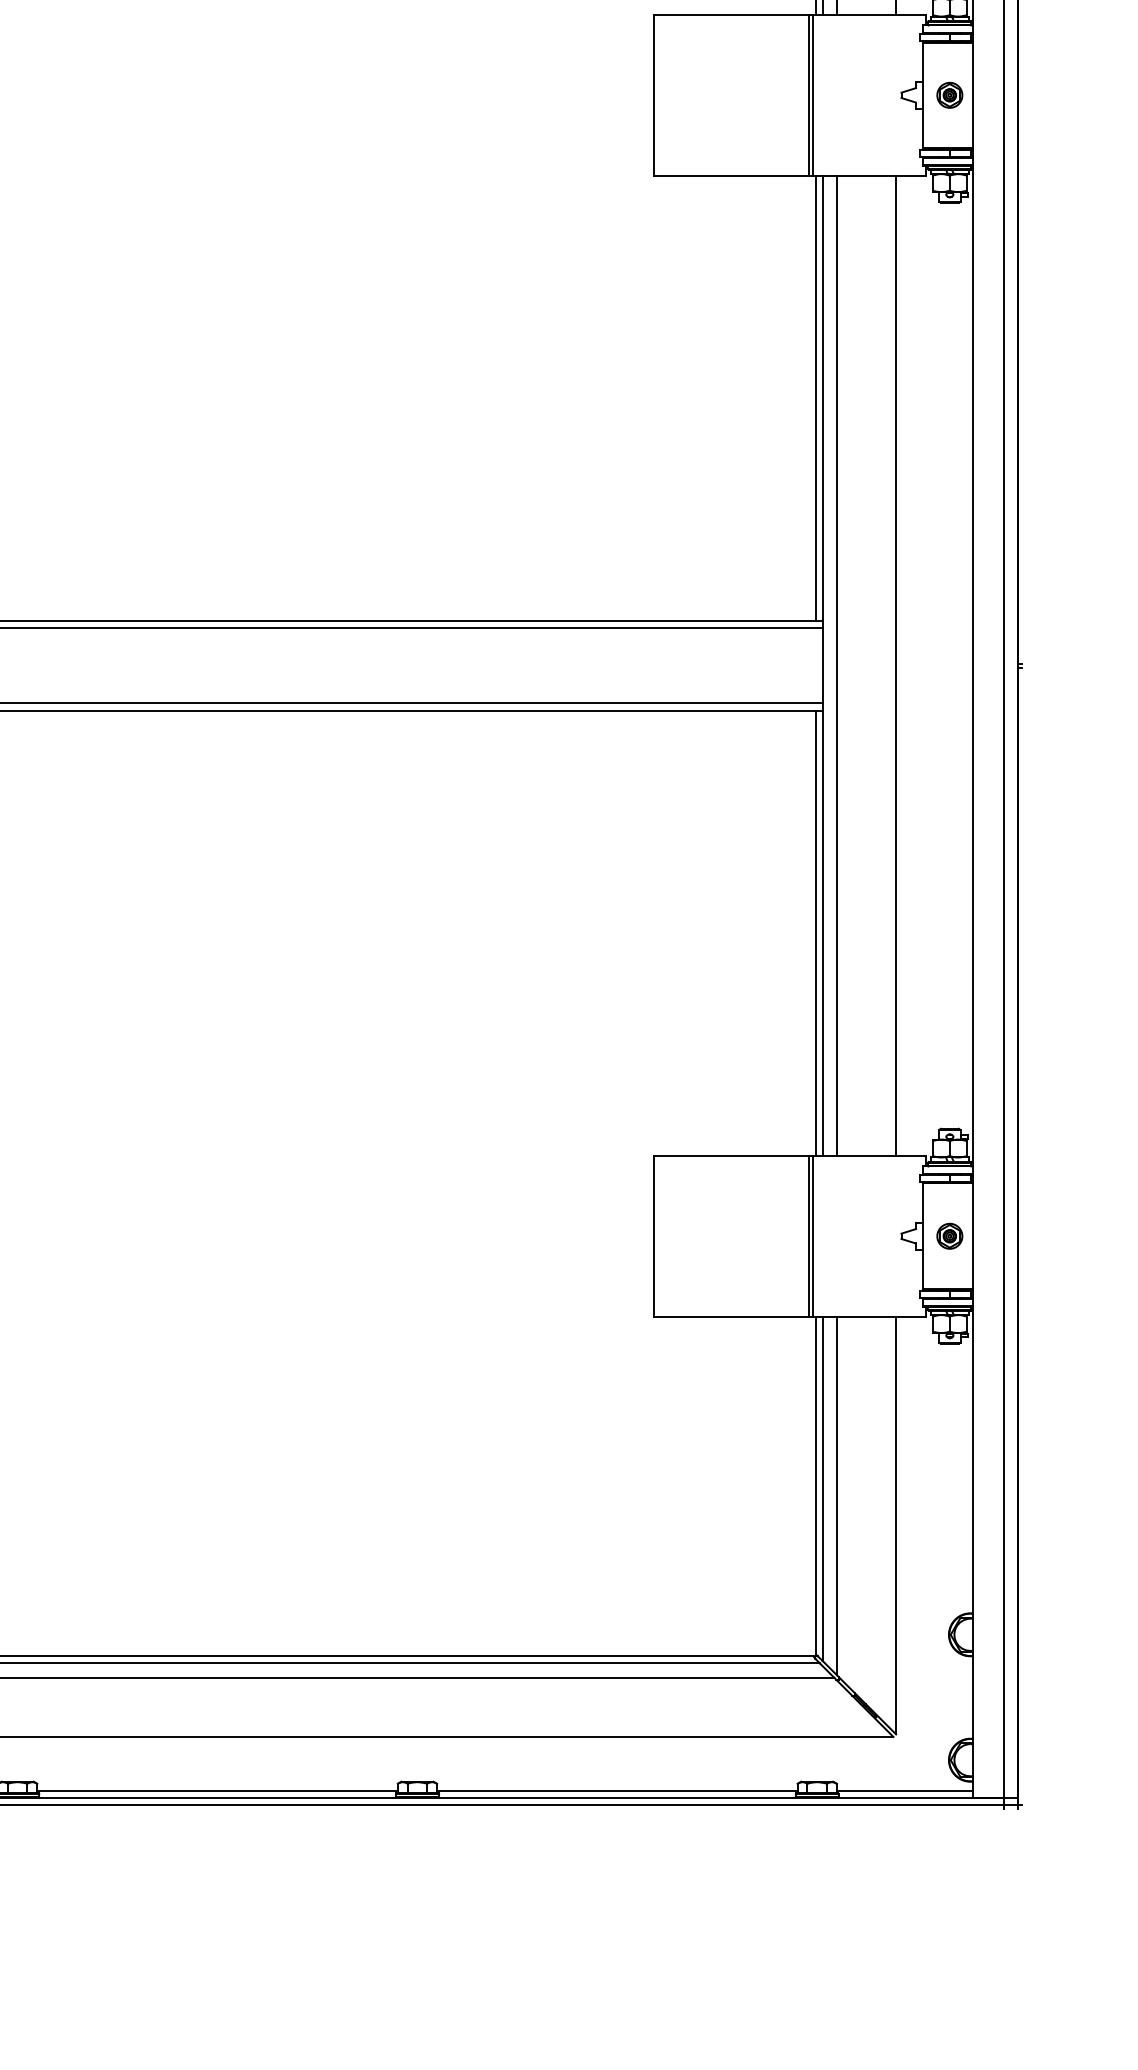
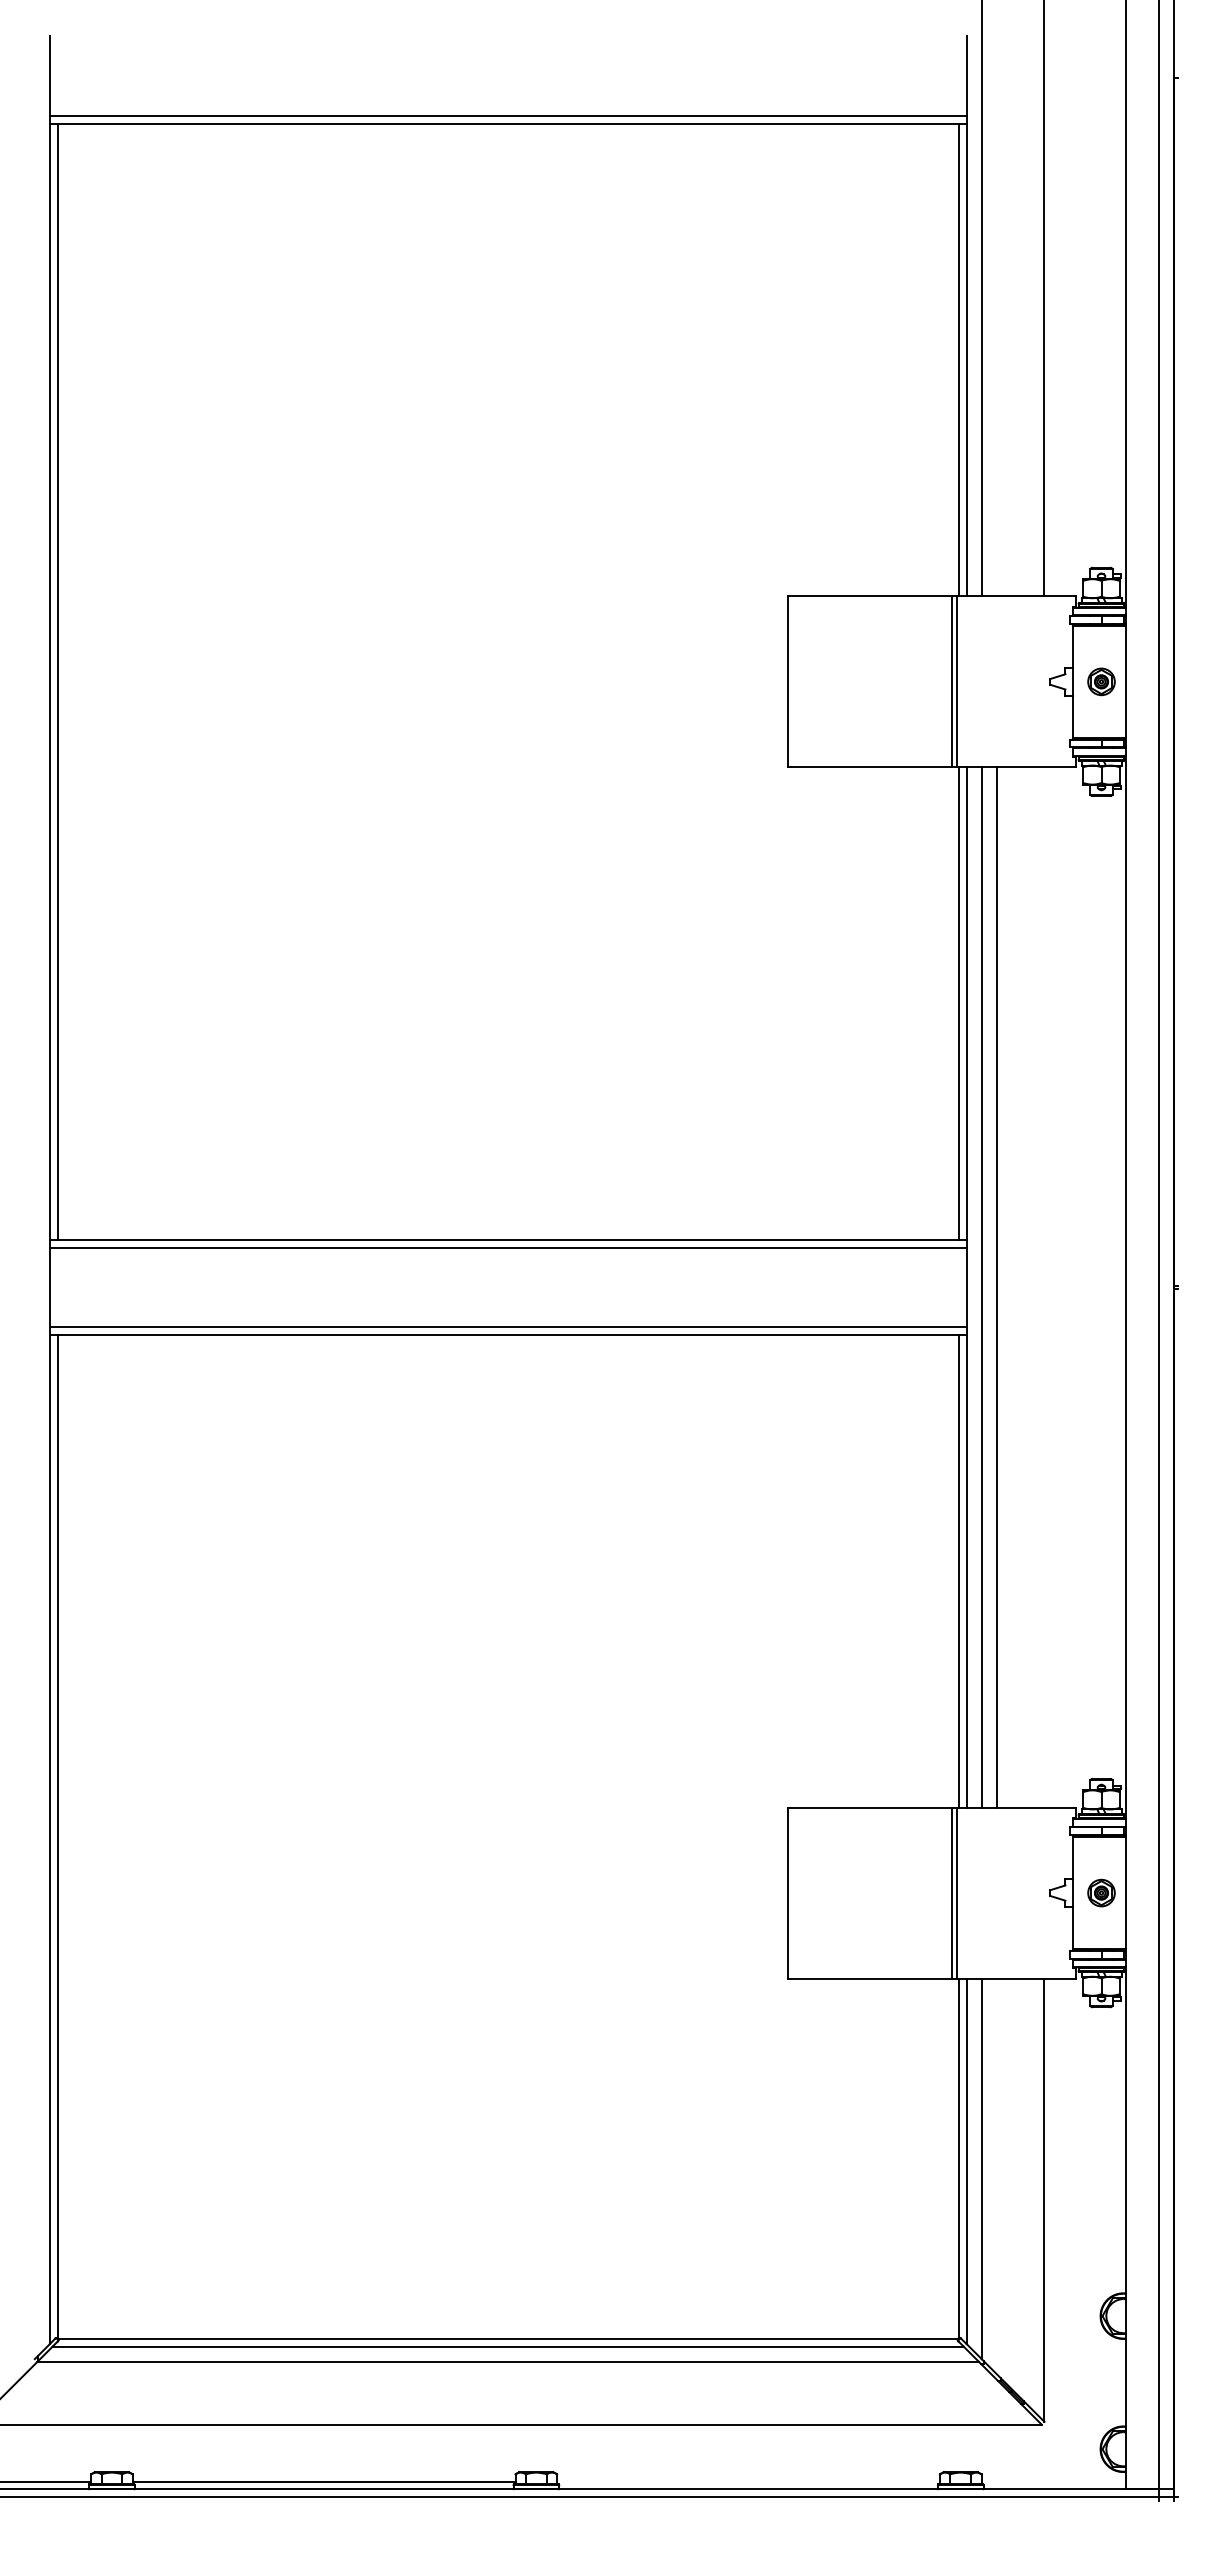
line: (896, 665) -> (997, 1287), moved
line: (617, 1790) -> (748, 2481), removed
line: (904, 1790) -> (1053, 2481), removed

